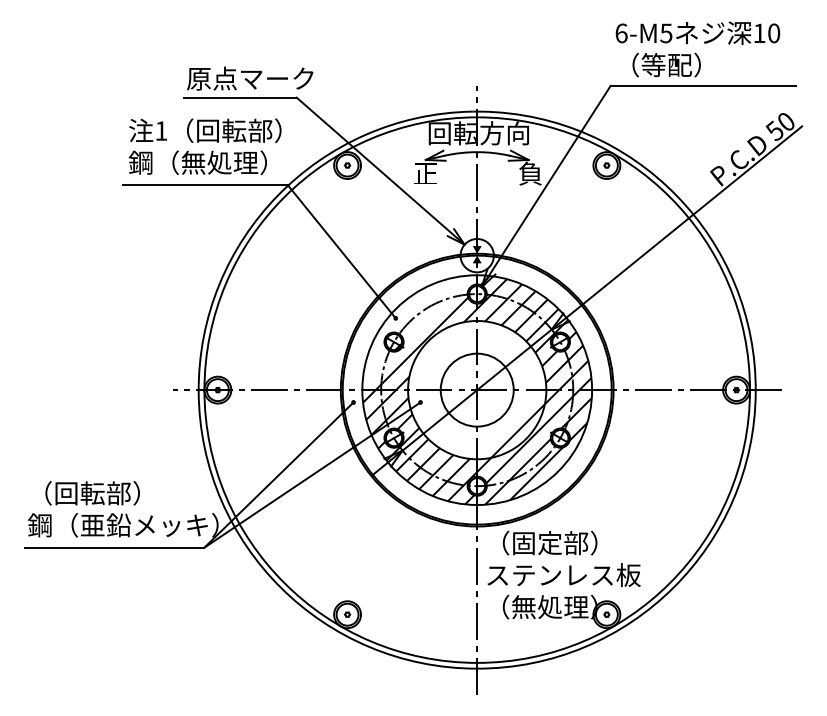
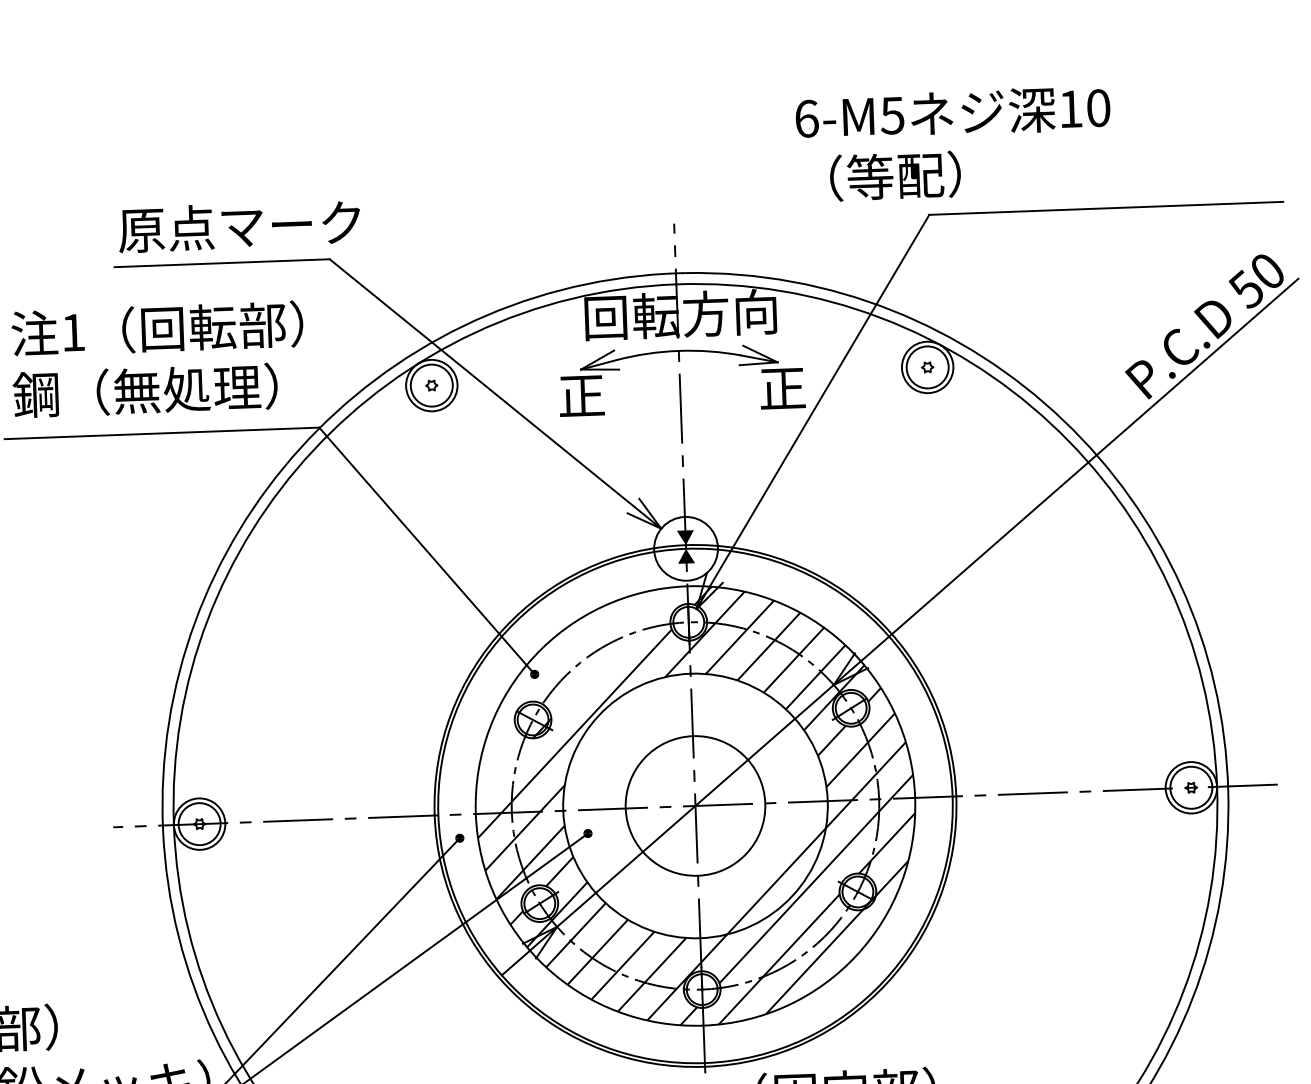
text: (697, 49) -> (953, 144), moved
text: (530, 173) -> (782, 387), 負 -> 正

